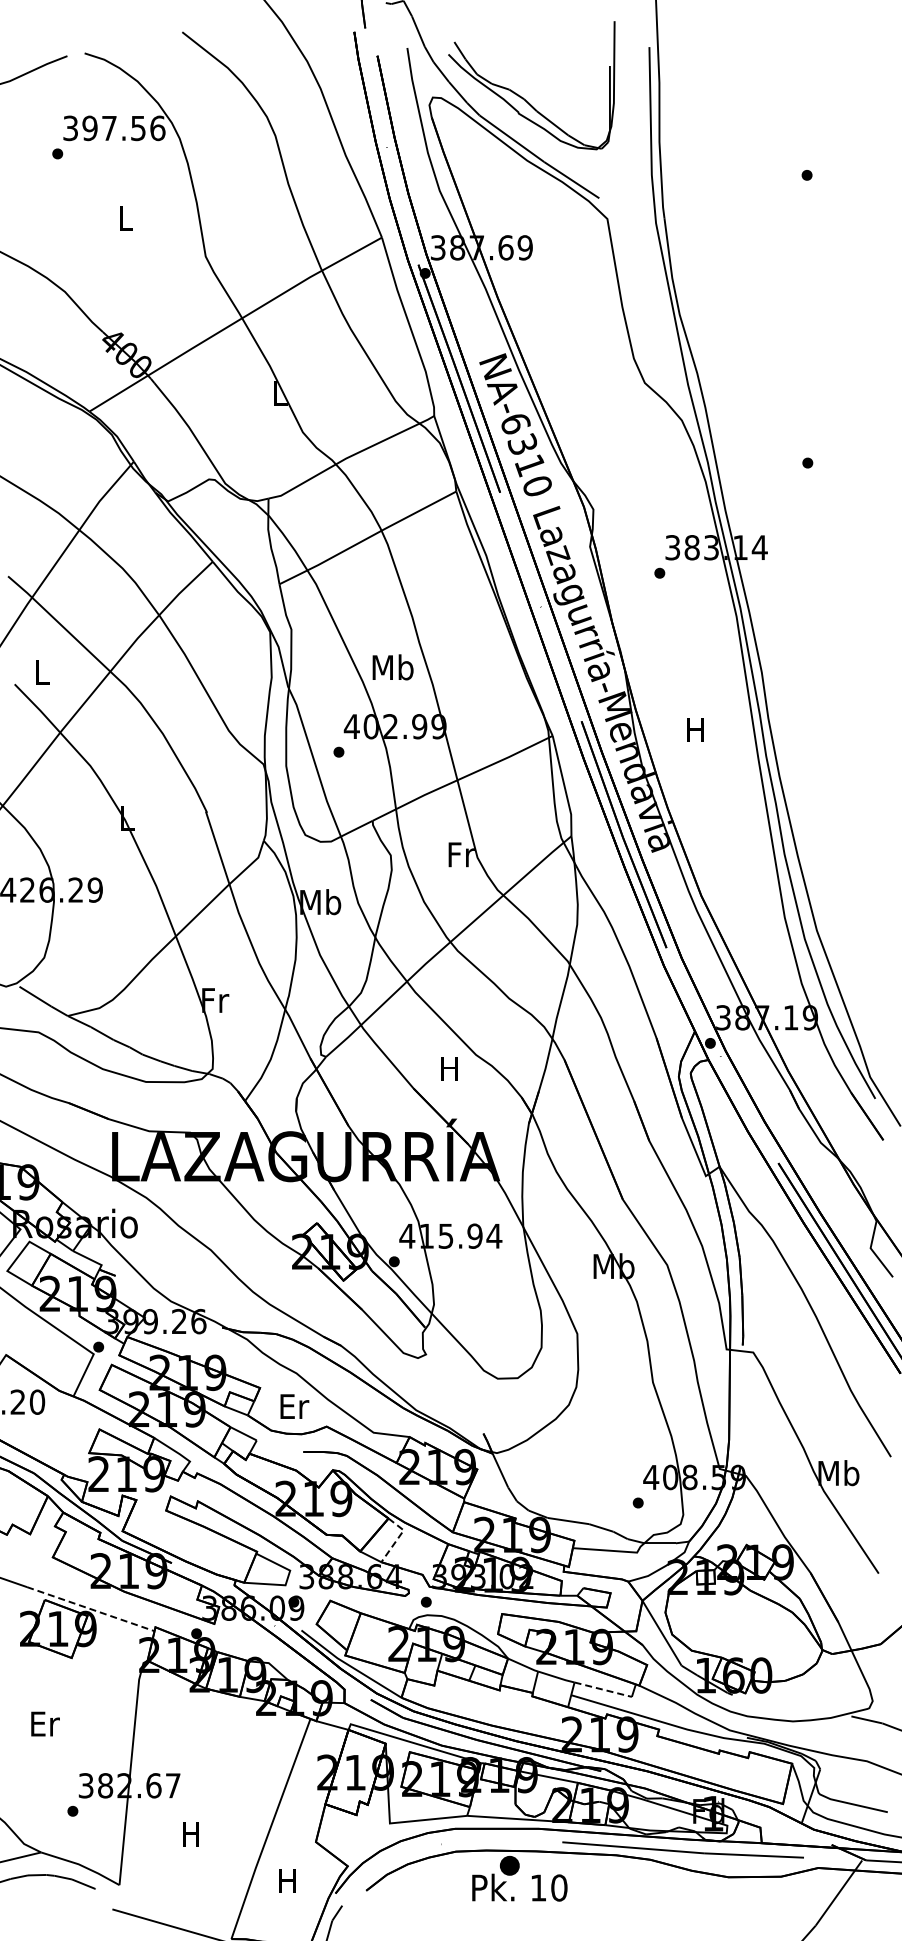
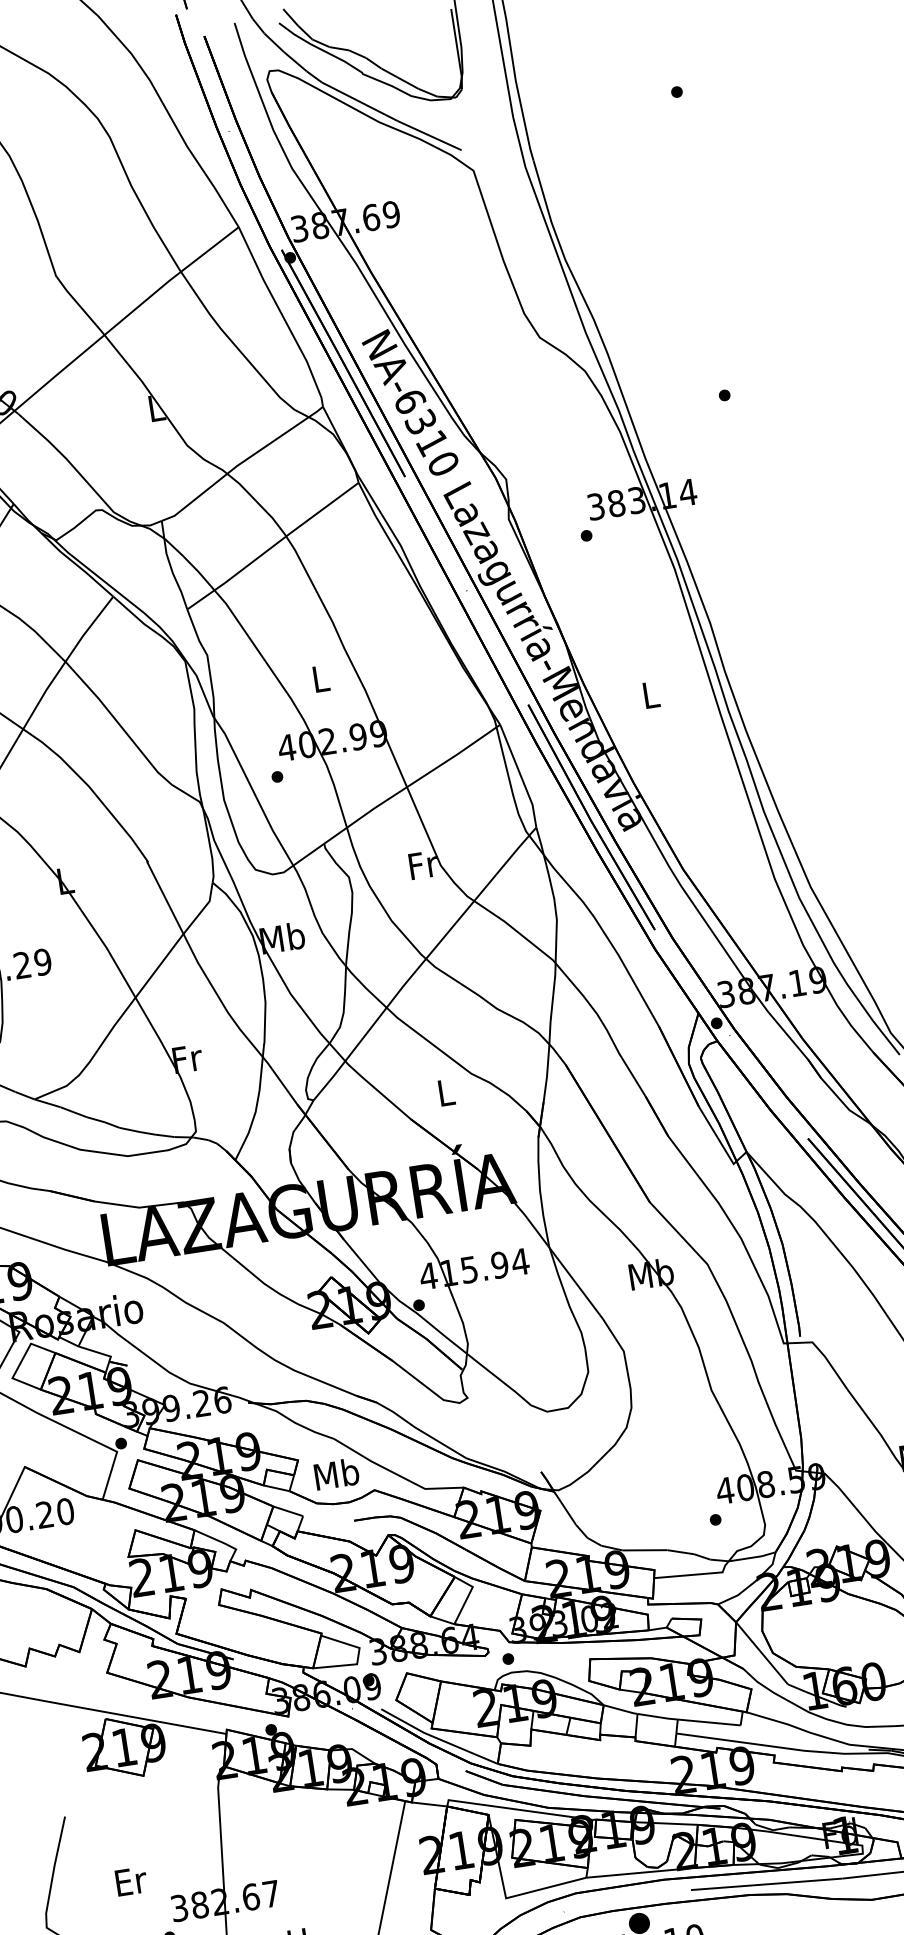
text: (392, 667) -> (320, 678), Mb -> L
text: (695, 729) -> (649, 694), H -> L
text: (449, 1068) -> (445, 1092), H -> L
text: (293, 1406) -> (336, 1474), Er -> Mb
line: (398, 1537) -> (468, 1595), dashed -> solid
line: (91, 1609) -> (156, 1721), dashed -> solid
line: (603, 1689) -> (709, 1722), dashed -> solid
text: (45, 1723) -> (131, 1880), moved

